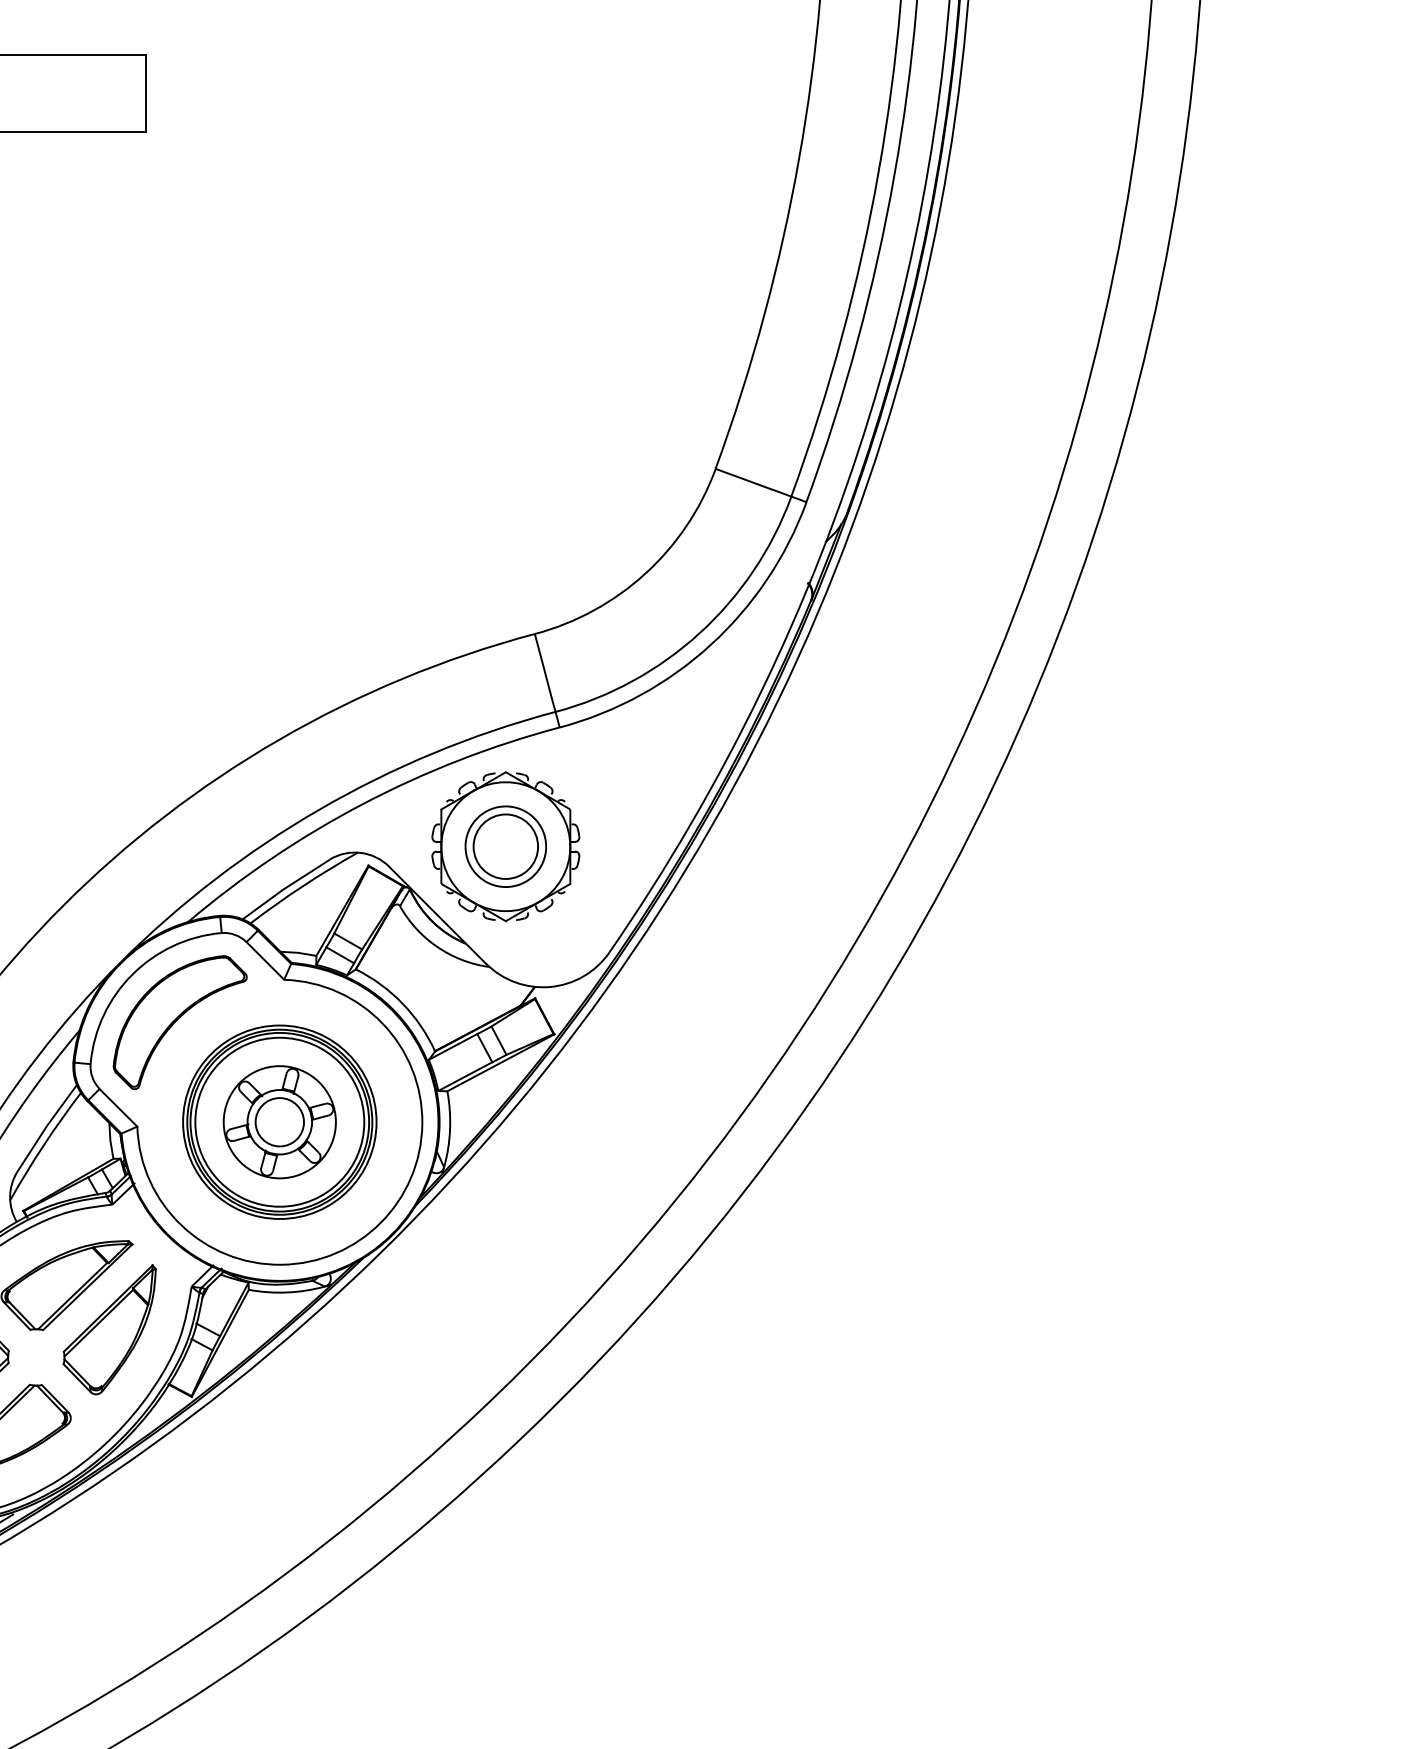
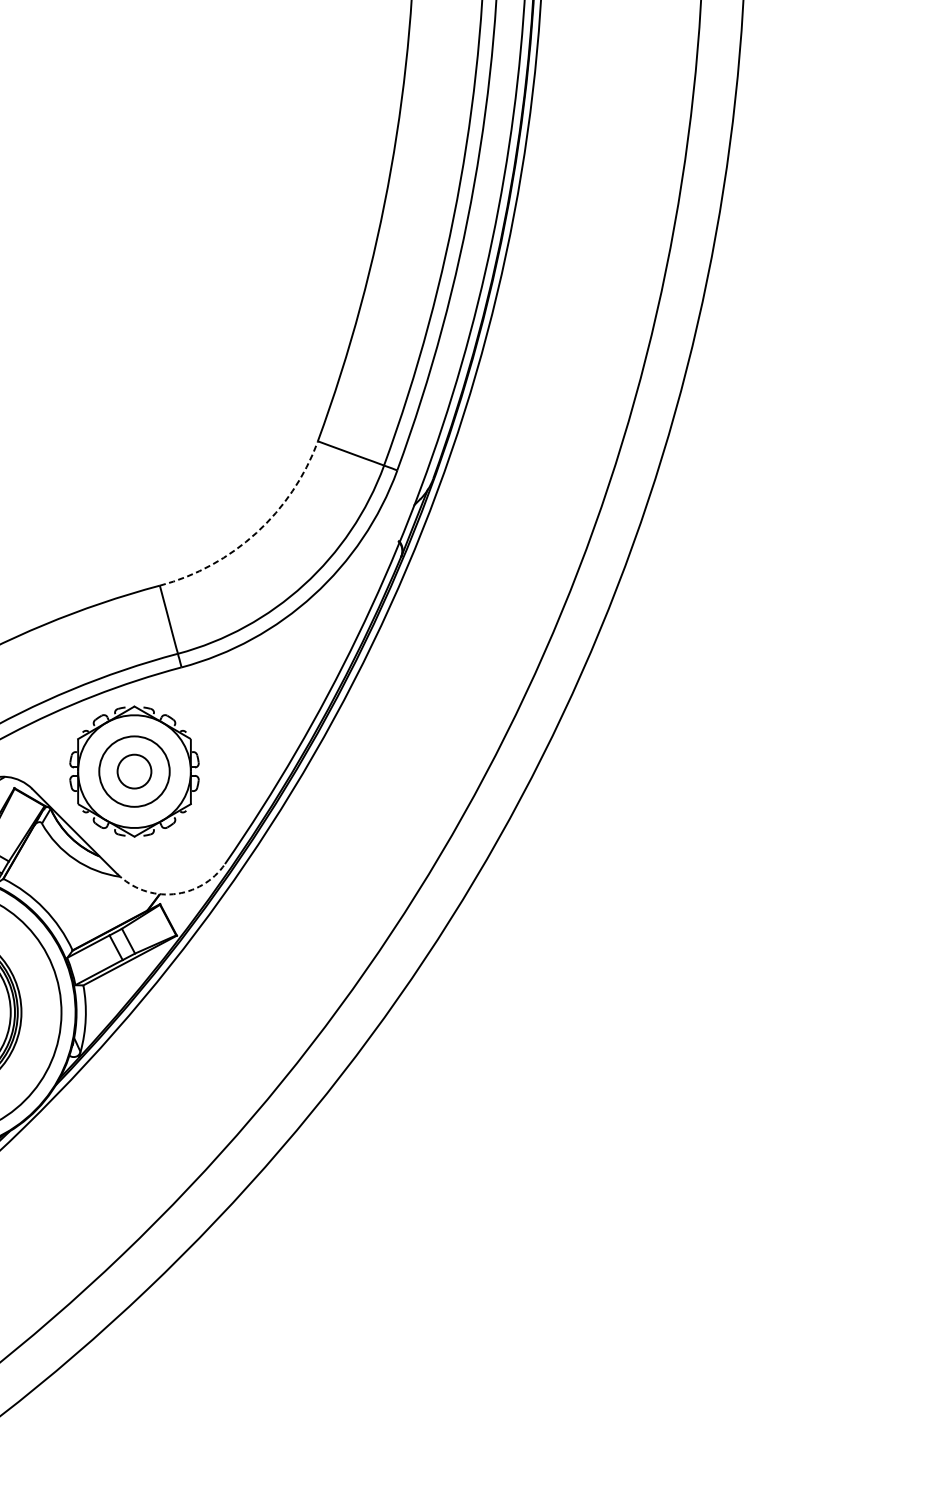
arc: (645, 573) -> (256, 532), solid -> dashed
circle: (505, 846) -> (134, 771), size x0.6
arc: (550, 986) -> (173, 893), solid -> dashed

